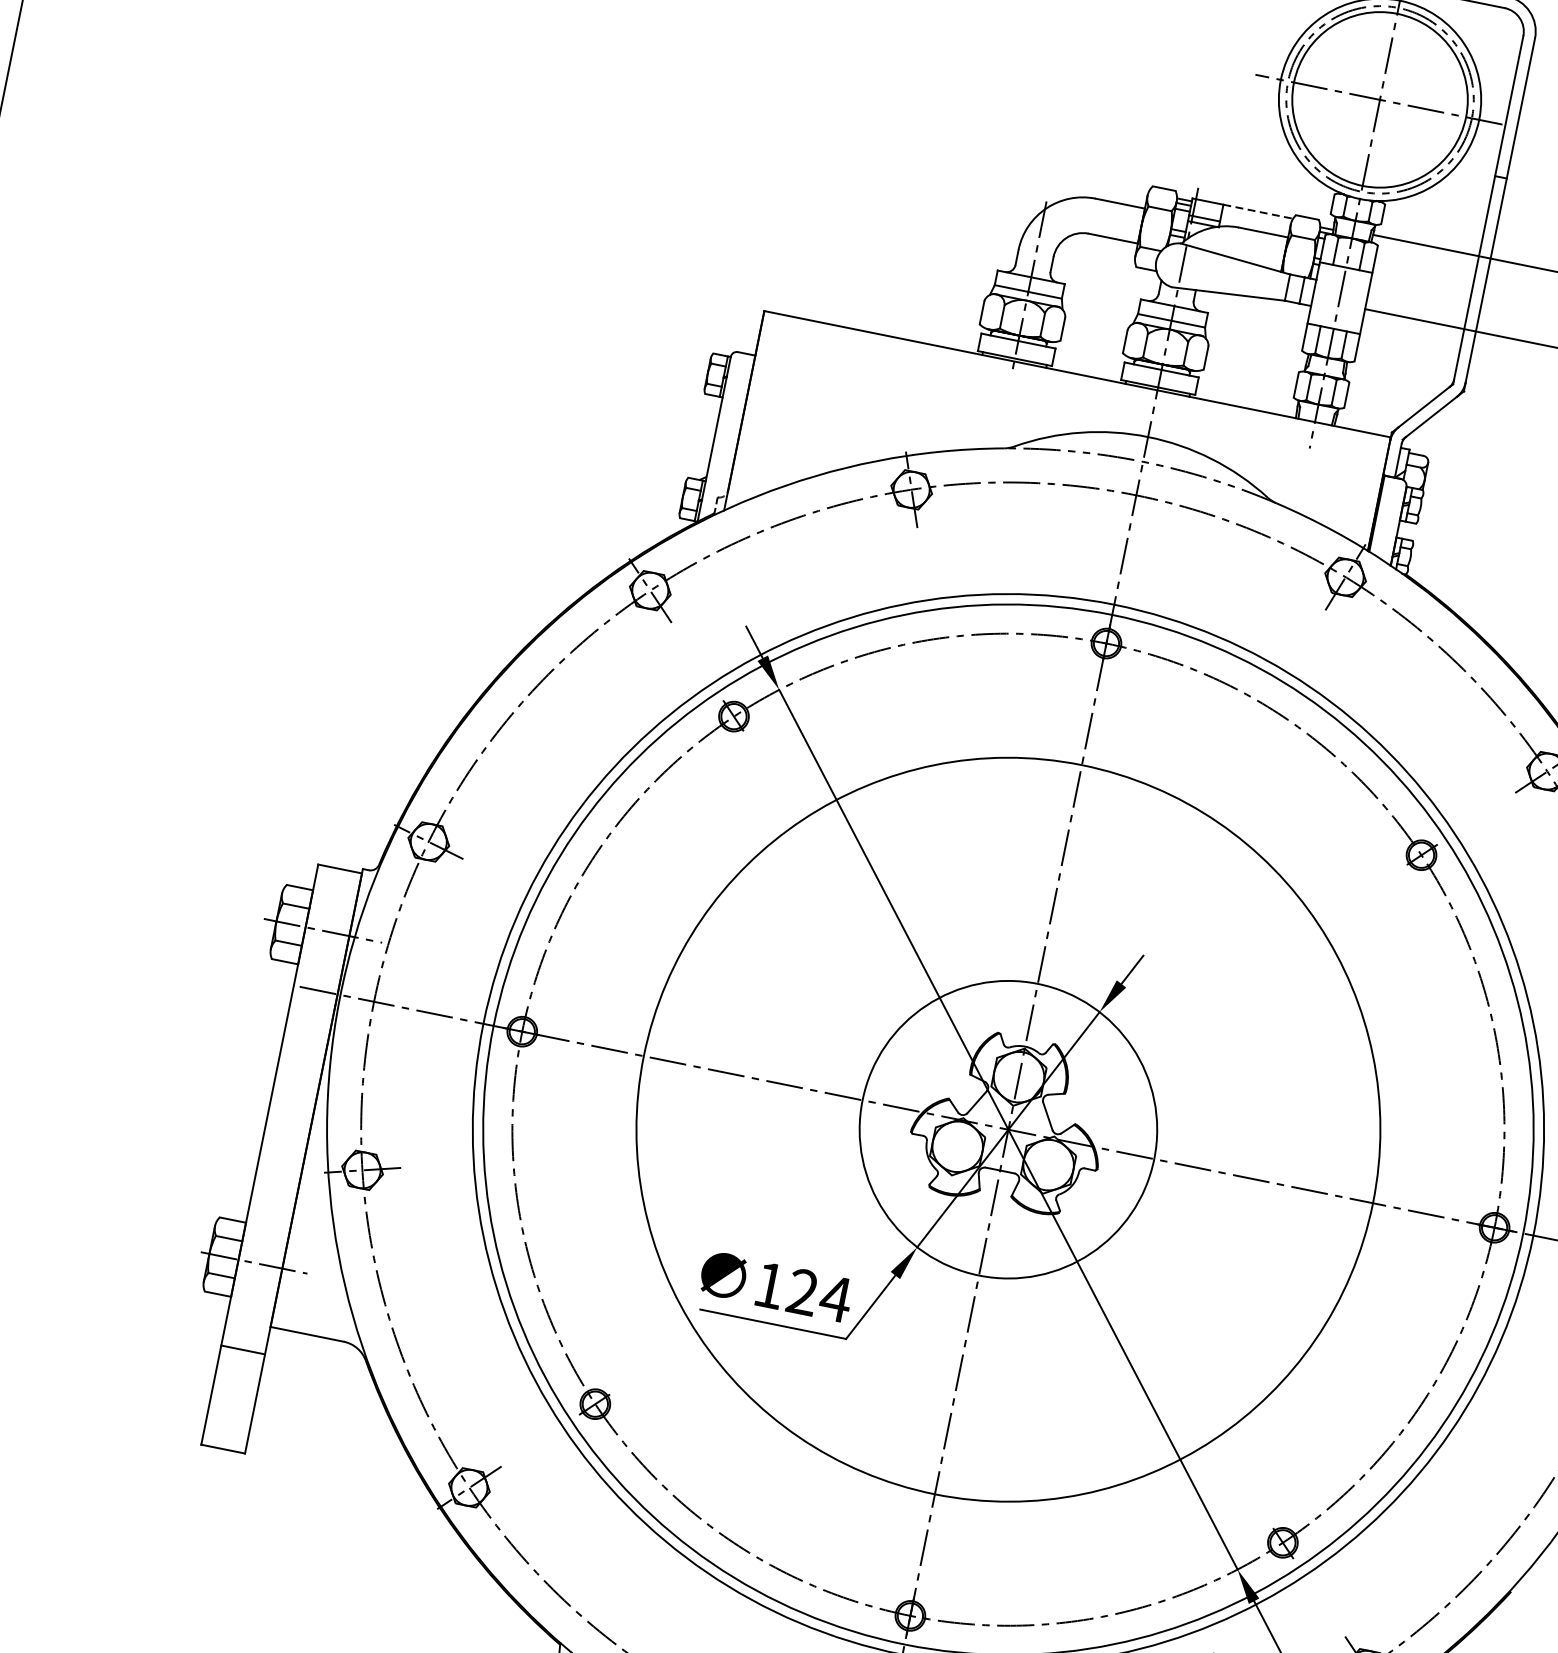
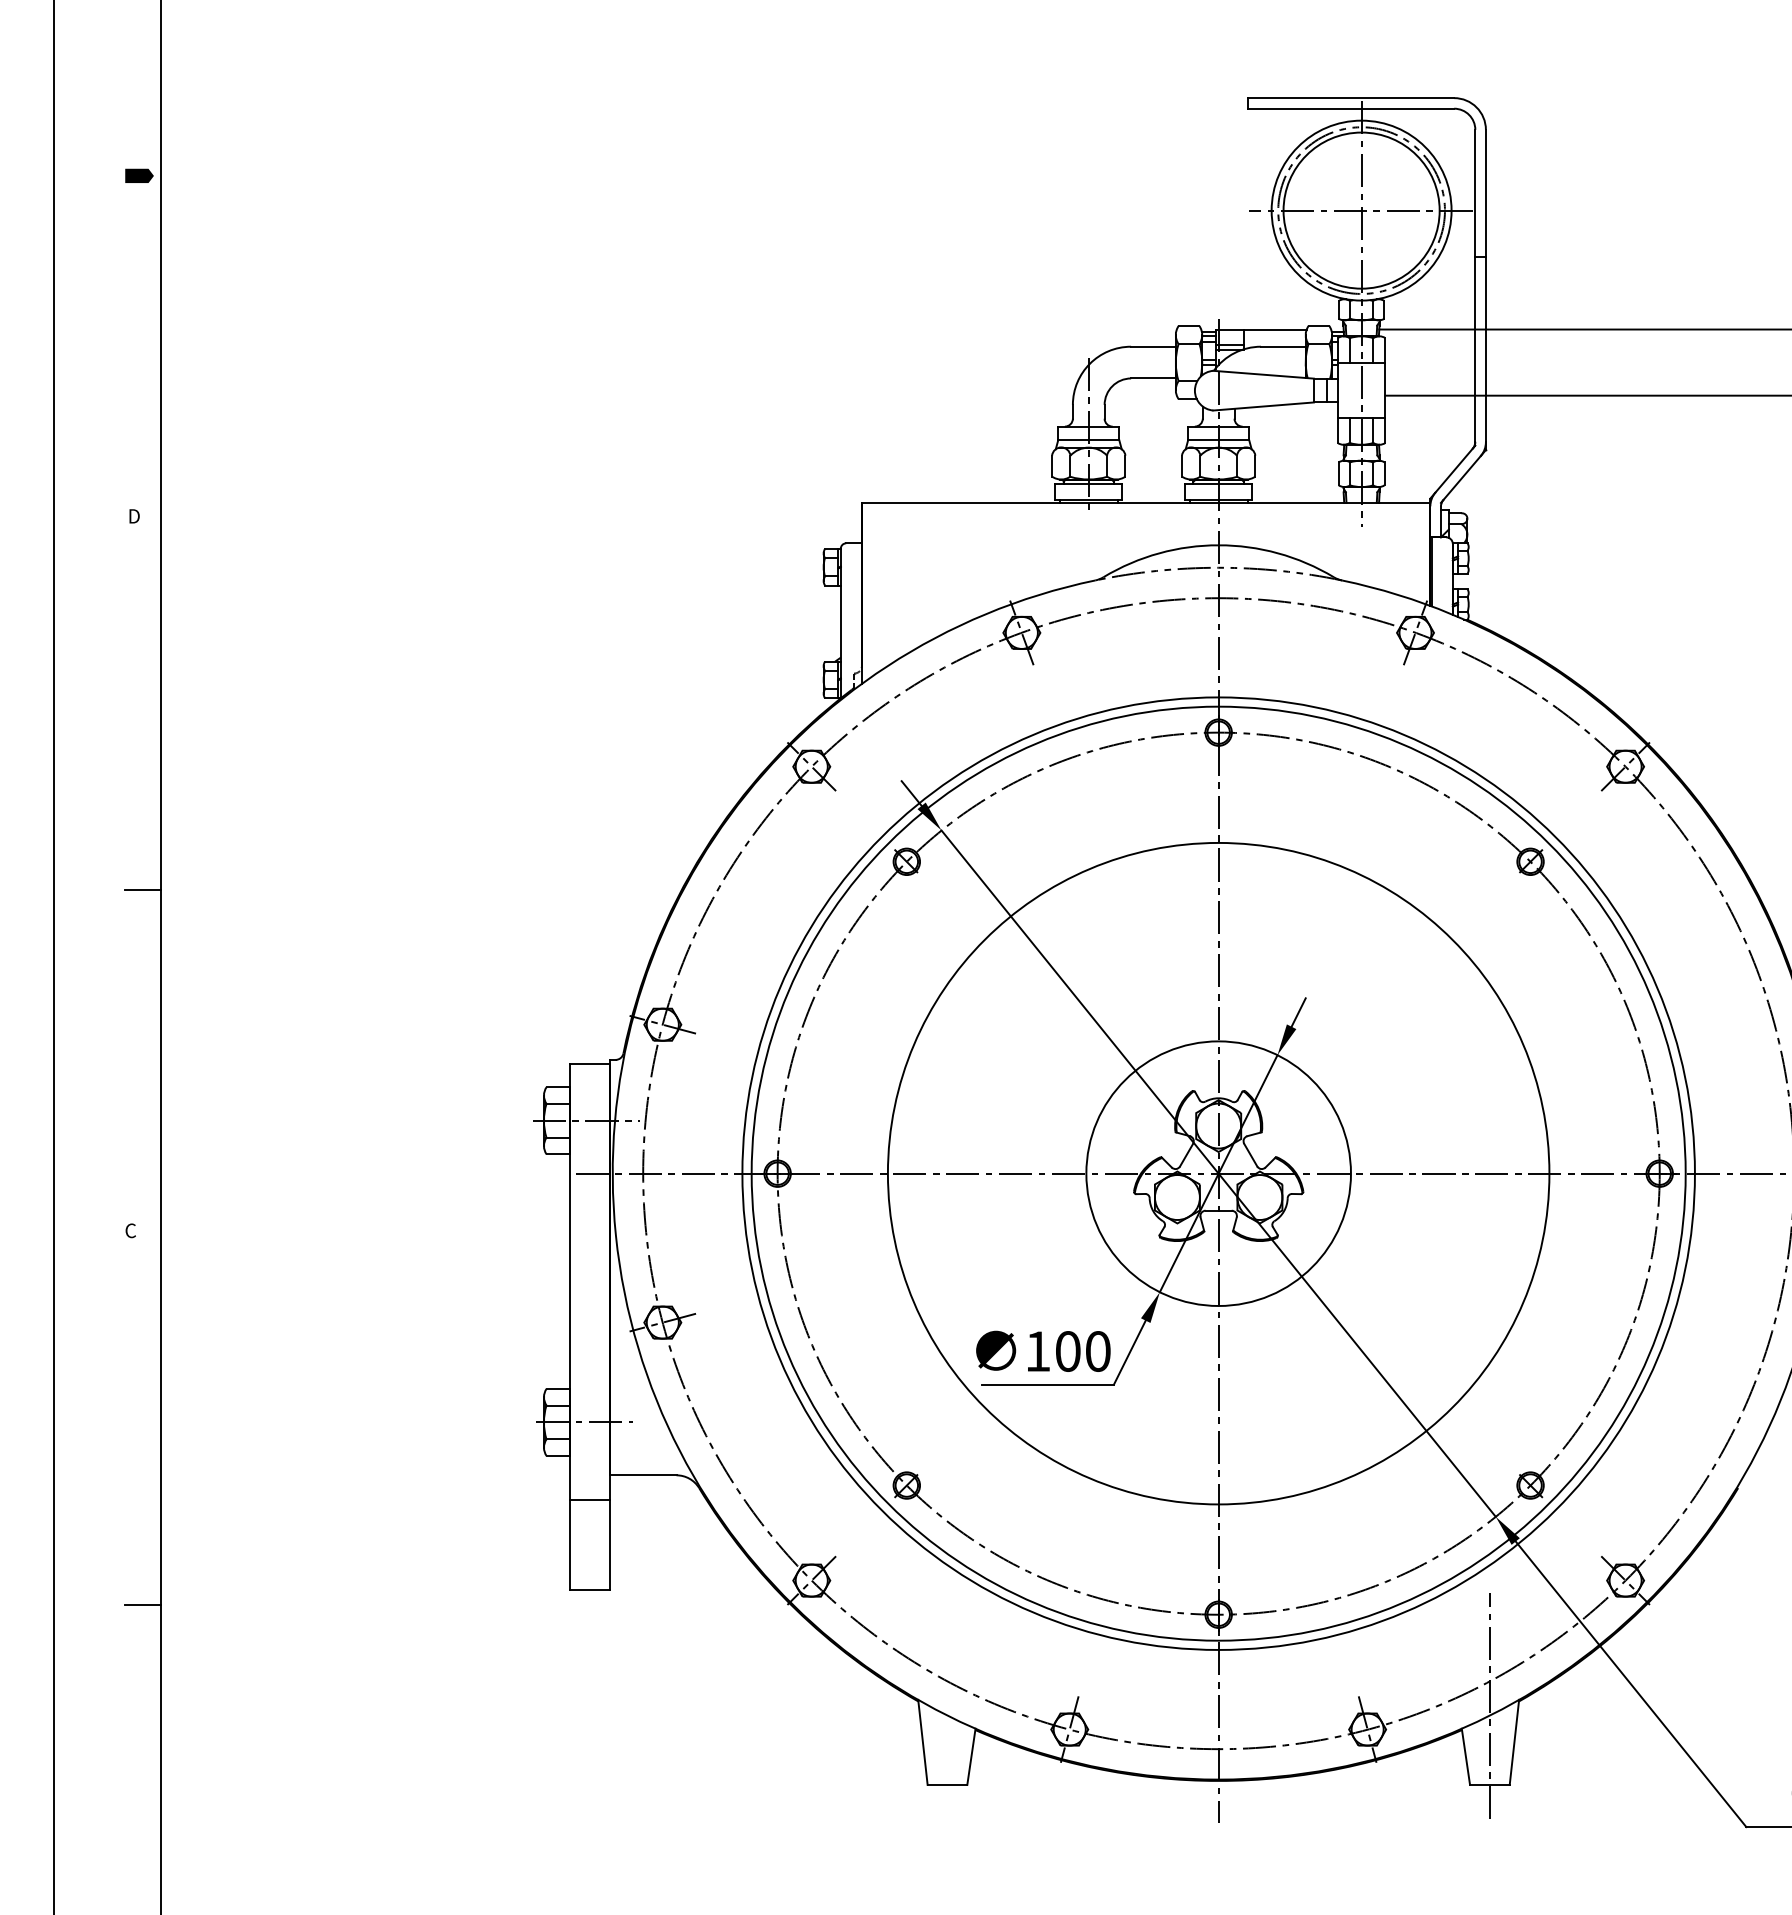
line: (1258, 211) -> (1275, 329), dashed -> solid
text: (819, 1295) -> (1083, 1351), 124 -> 100

